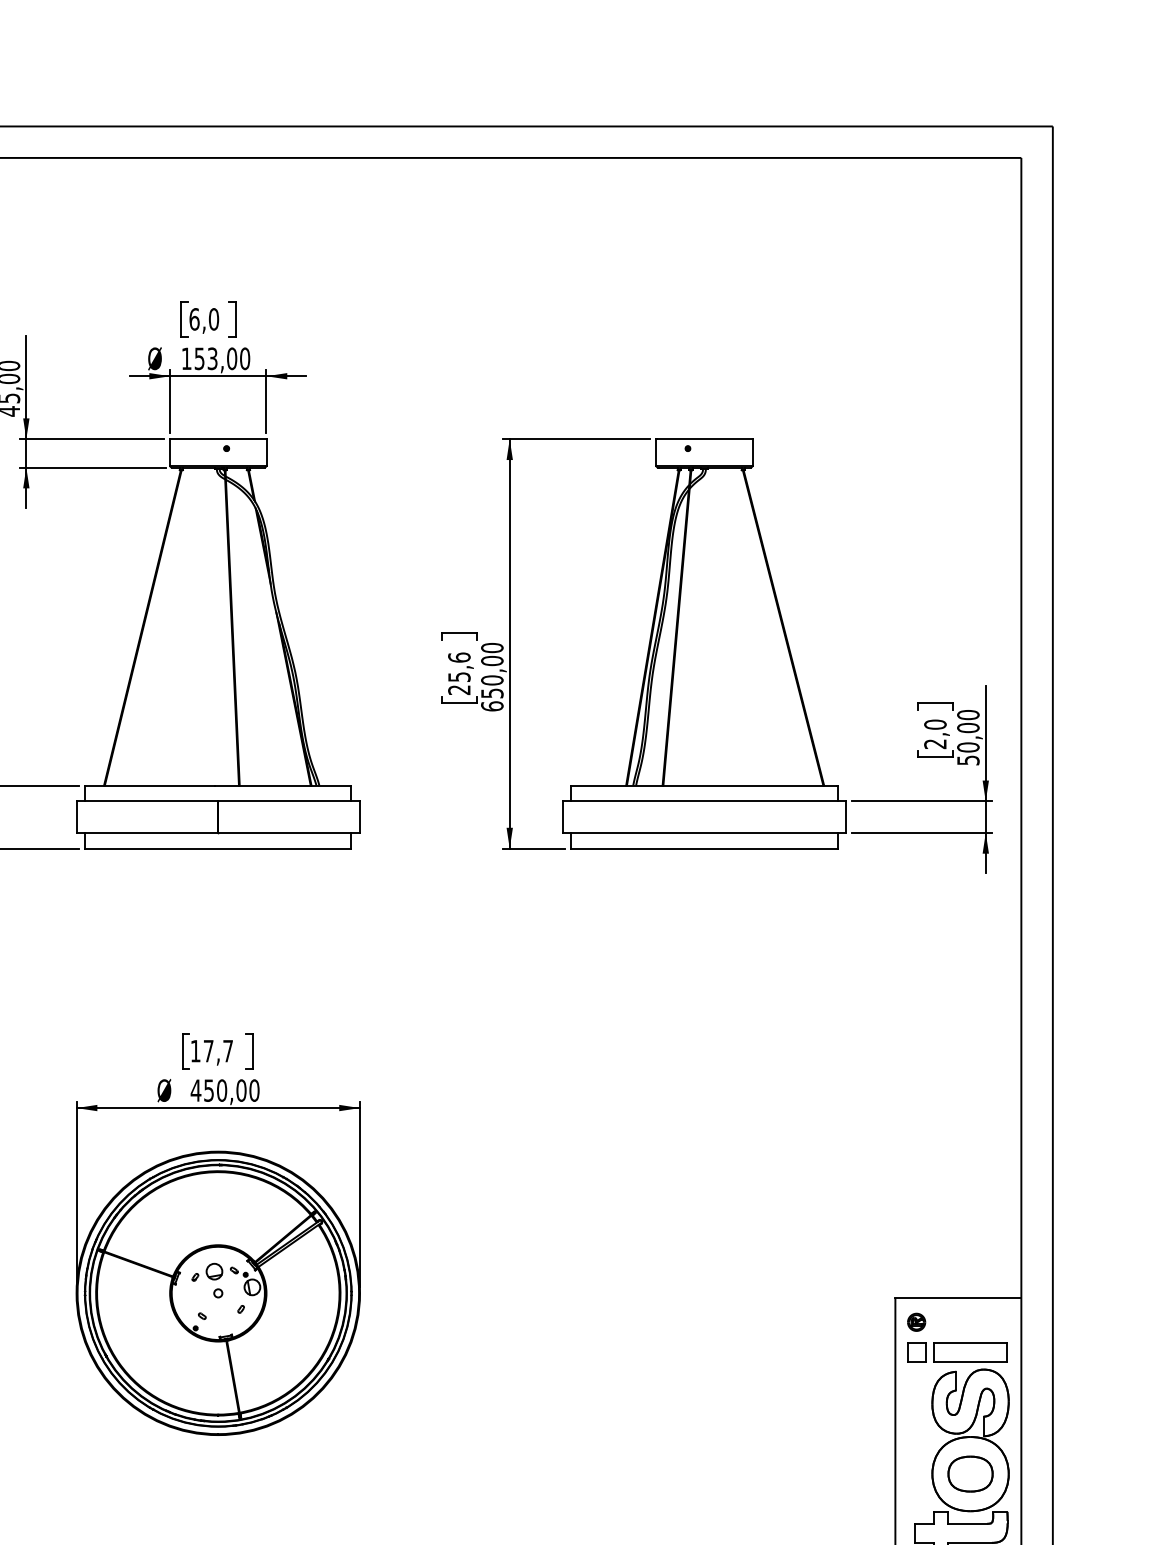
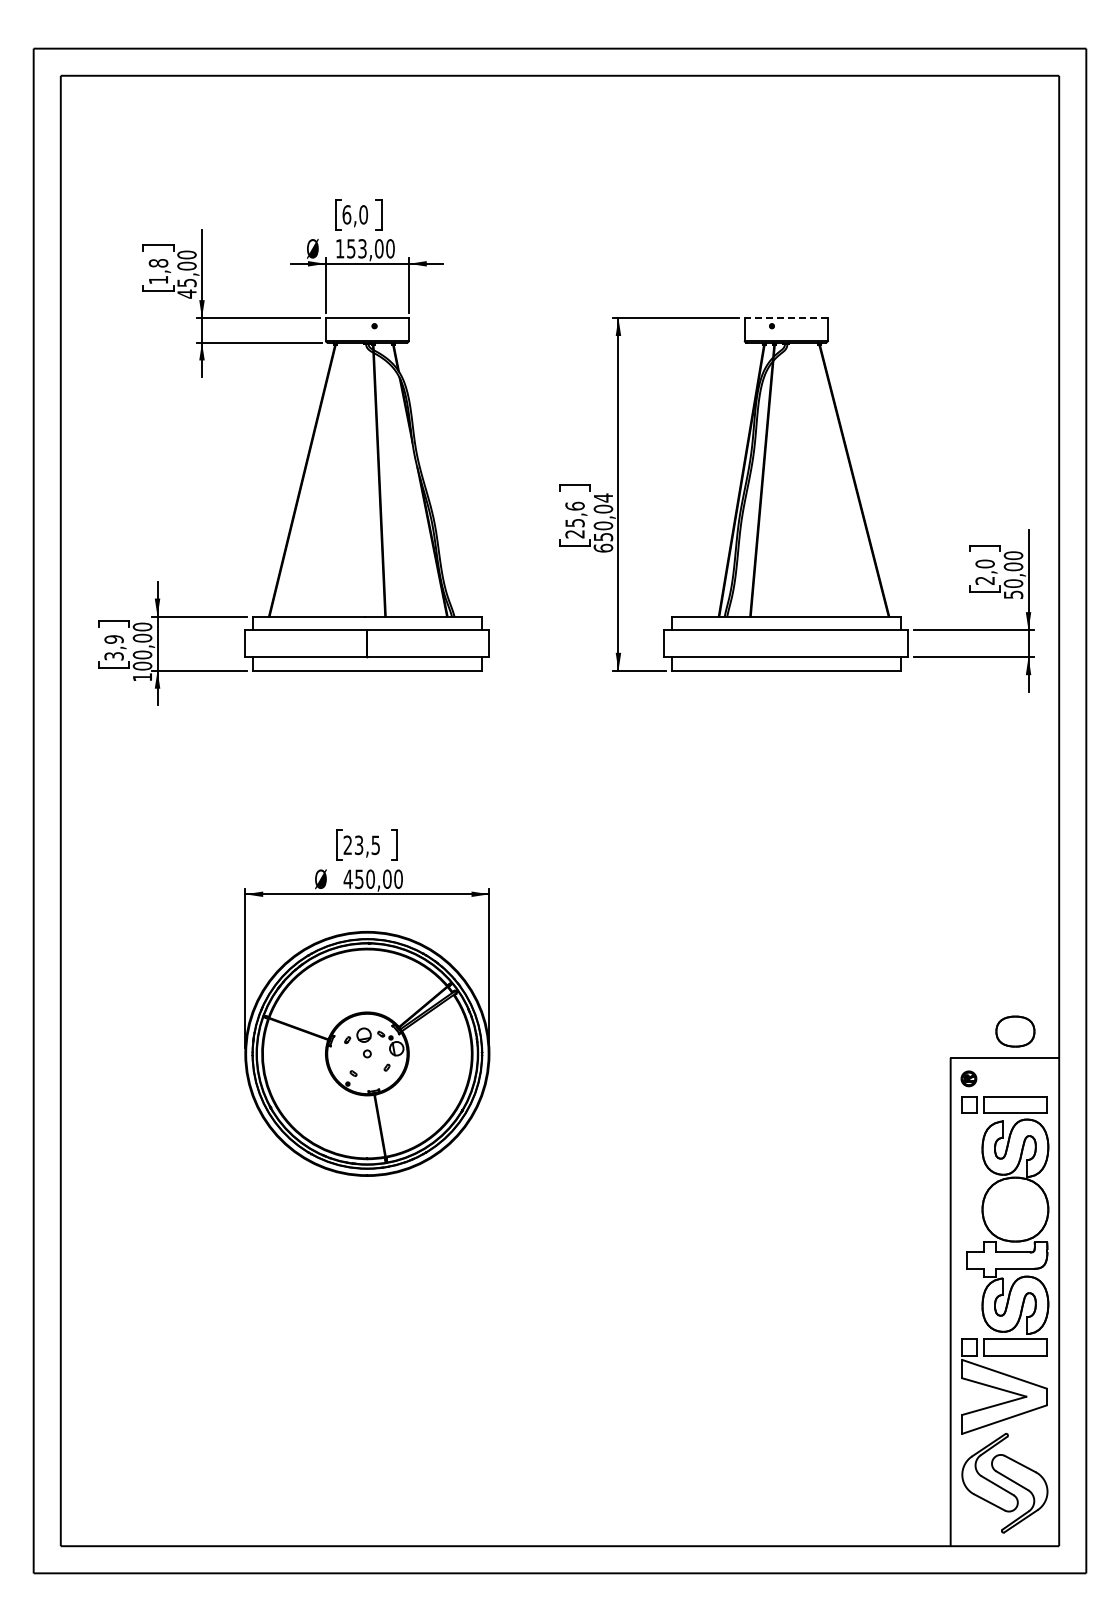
line: (703, 439) -> (785, 318), solid -> dashed
text: (492, 647) -> (603, 497), 650,00 -> 650,04
text: (211, 1051) -> (361, 845), 17,7 -> 23,5
part: (970, 1473) -> (1015, 1031), moved

